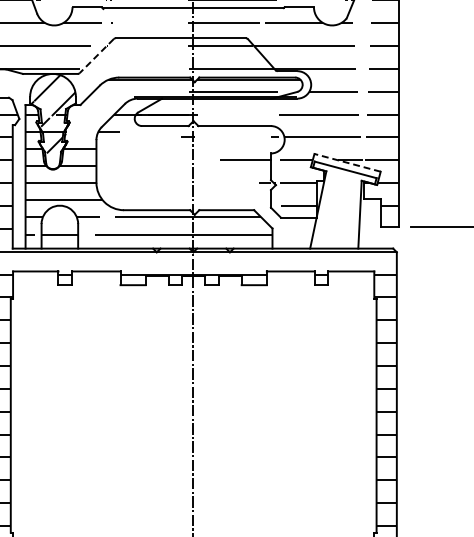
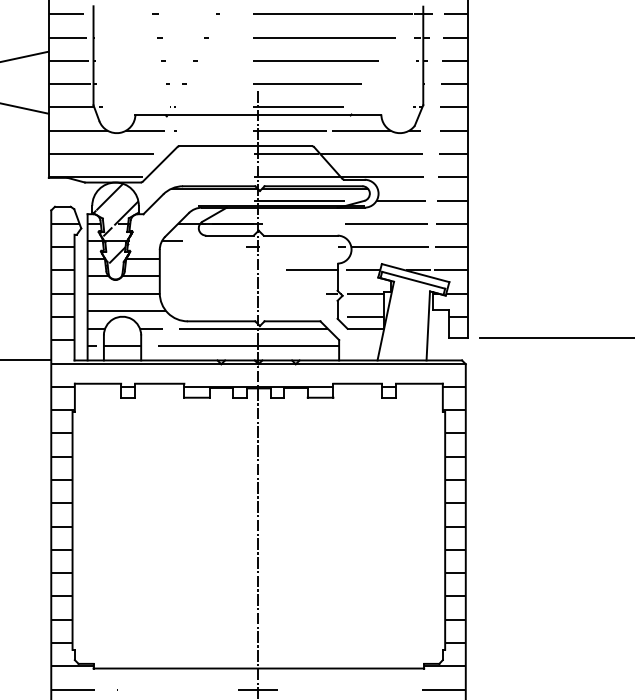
line: (97, 56) -> (160, 164), dashed -> solid
line: (347, 163) -> (415, 273), dashed -> solid

